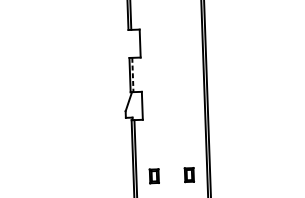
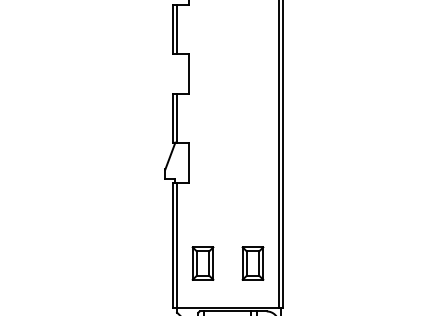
line: (132, 75) -> (177, 118), dashed -> solid
part: (189, 175) -> (252, 263), size x1.67
part: (153, 176) -> (202, 263), size x1.67

